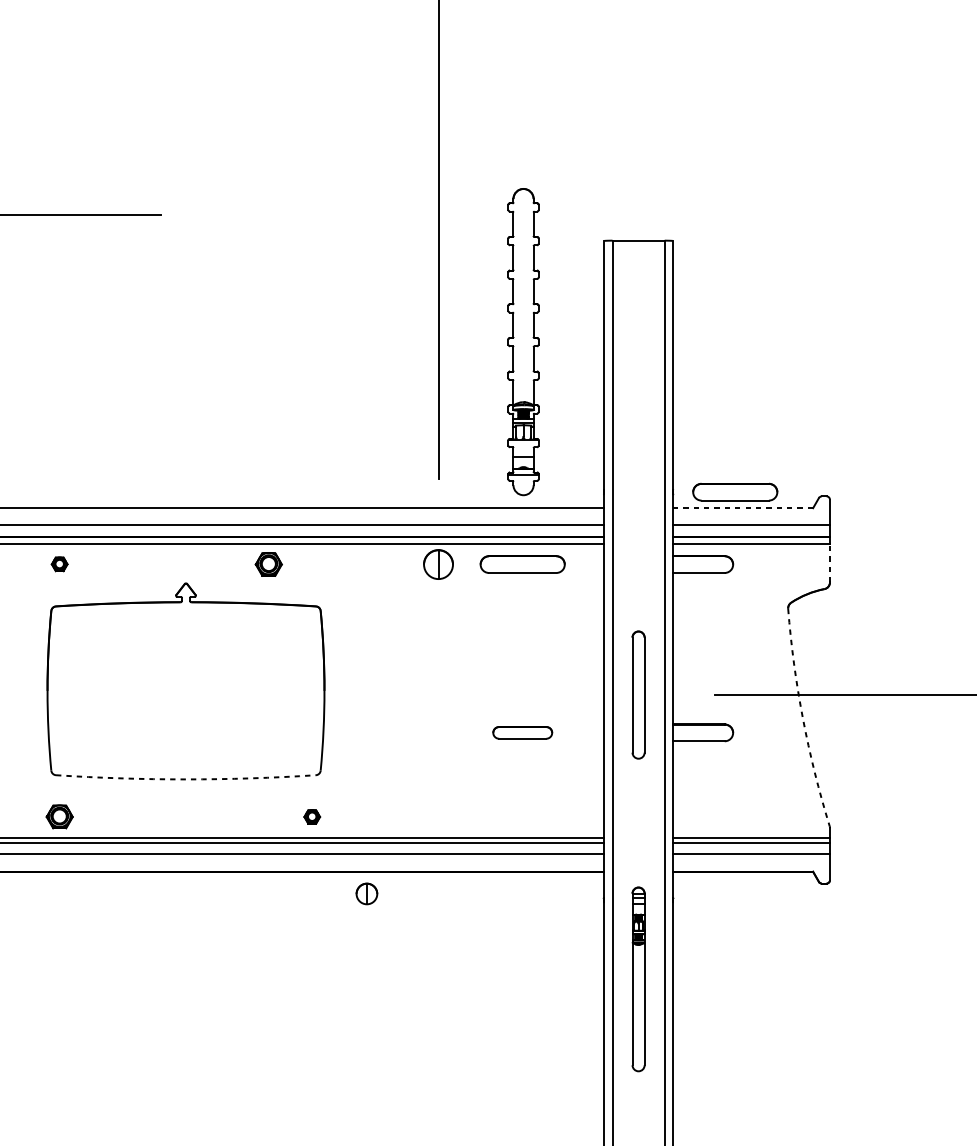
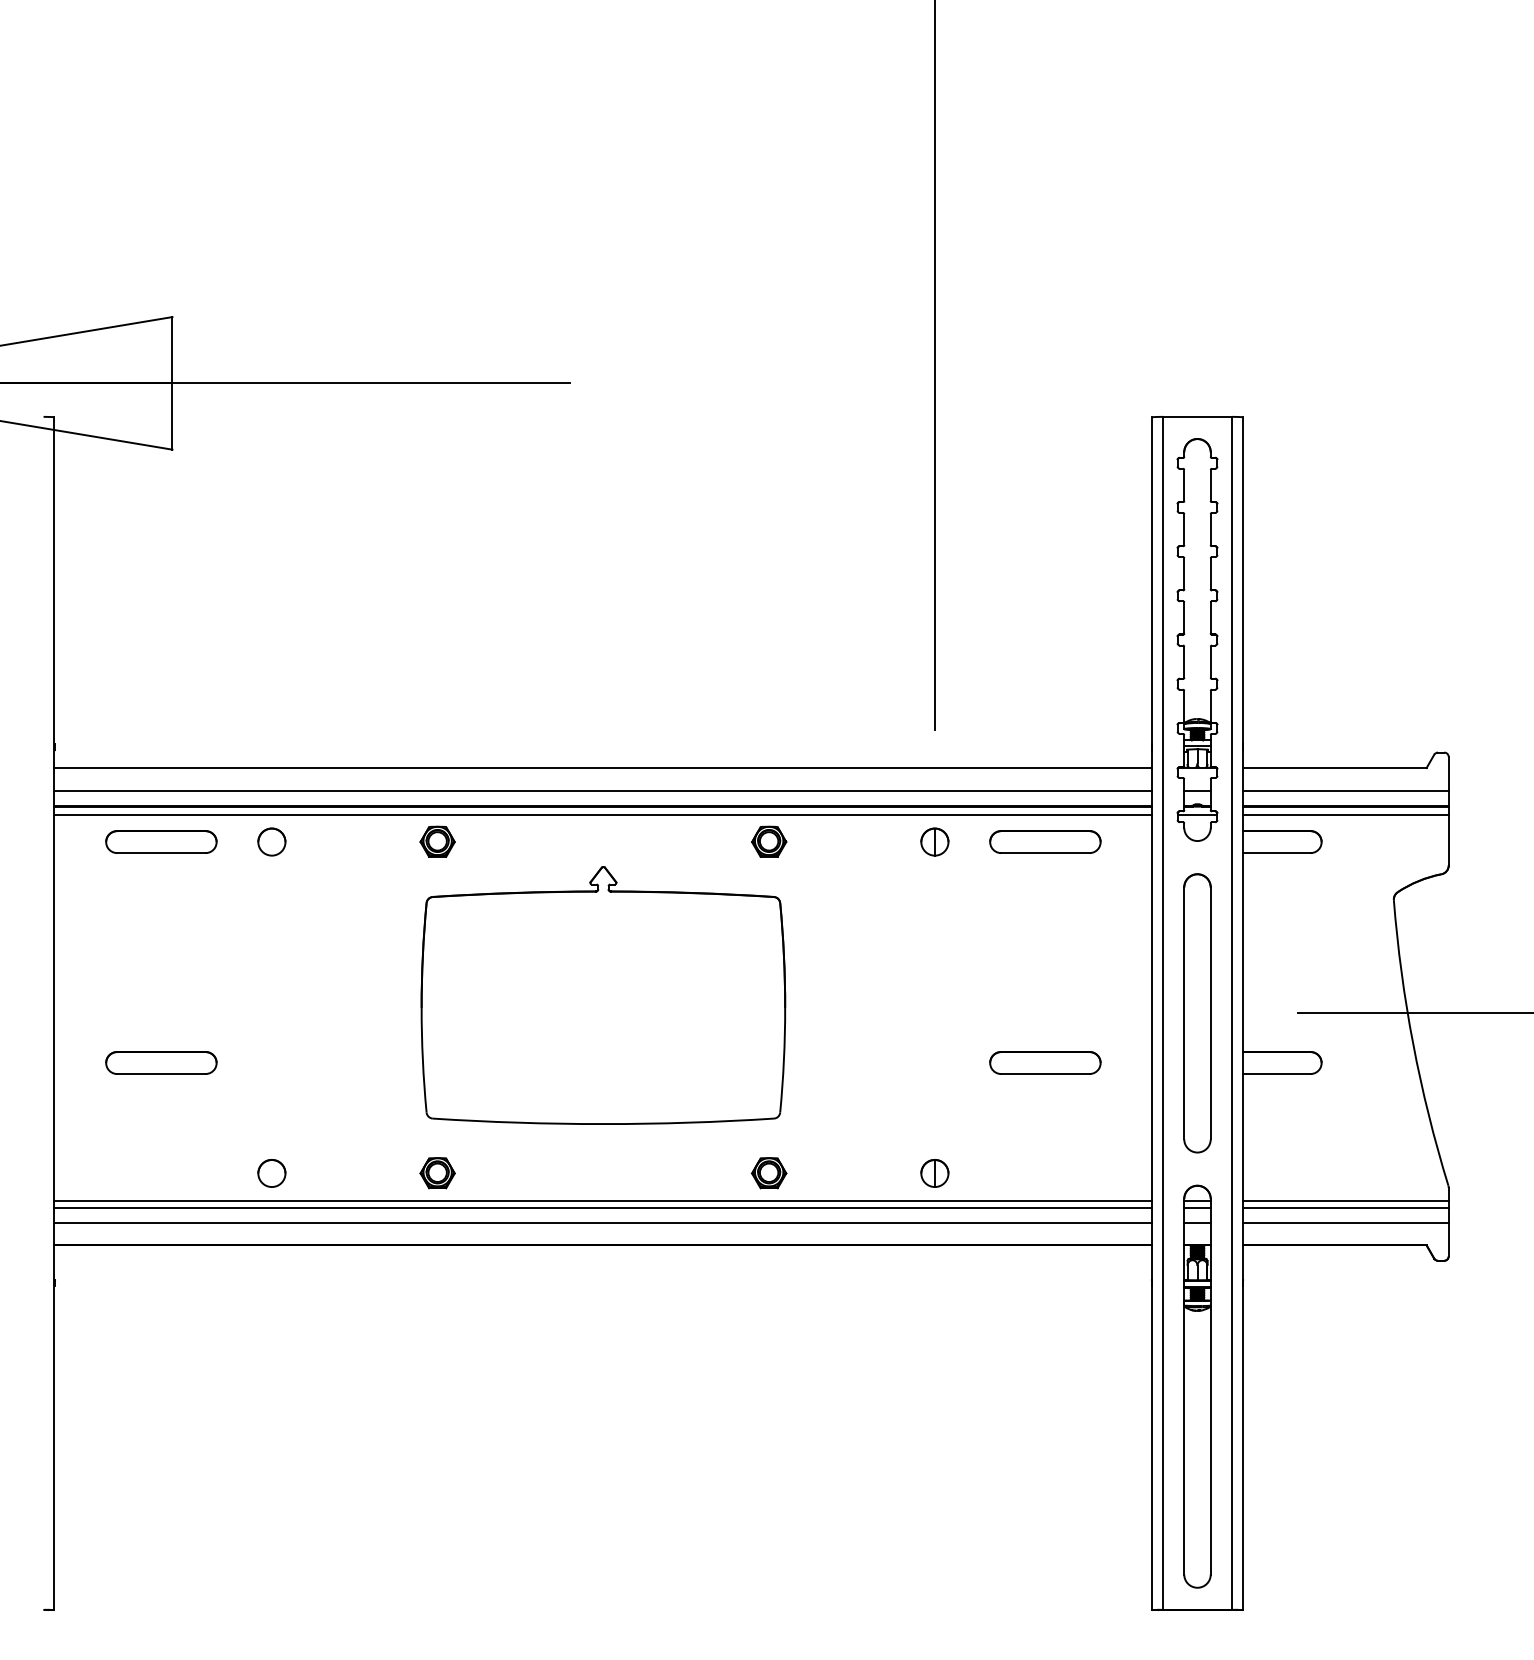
part: (523, 341) -> (1197, 639), moved
part: (735, 491) -> (1324, 746), removed
line: (742, 508) -> (1334, 768), dashed -> solid
line: (829, 562) -> (1448, 839), dashed -> solid
part: (59, 564) -> (437, 841), size x1.67
part: (269, 564) -> (769, 841), moved
part: (438, 564) -> (934, 841), size x0.71
part: (638, 695) -> (1197, 1013), size x1.67
arc: (803, 718) -> (1413, 1044), dashed -> solid
part: (522, 732) -> (1045, 1062), size x1.43
arc: (186, 779) -> (603, 1124), dashed -> solid
part: (311, 817) -> (768, 1173), size x1.67
part: (366, 893) -> (934, 1173), moved
part: (638, 979) -> (1197, 1386), size x1.67

